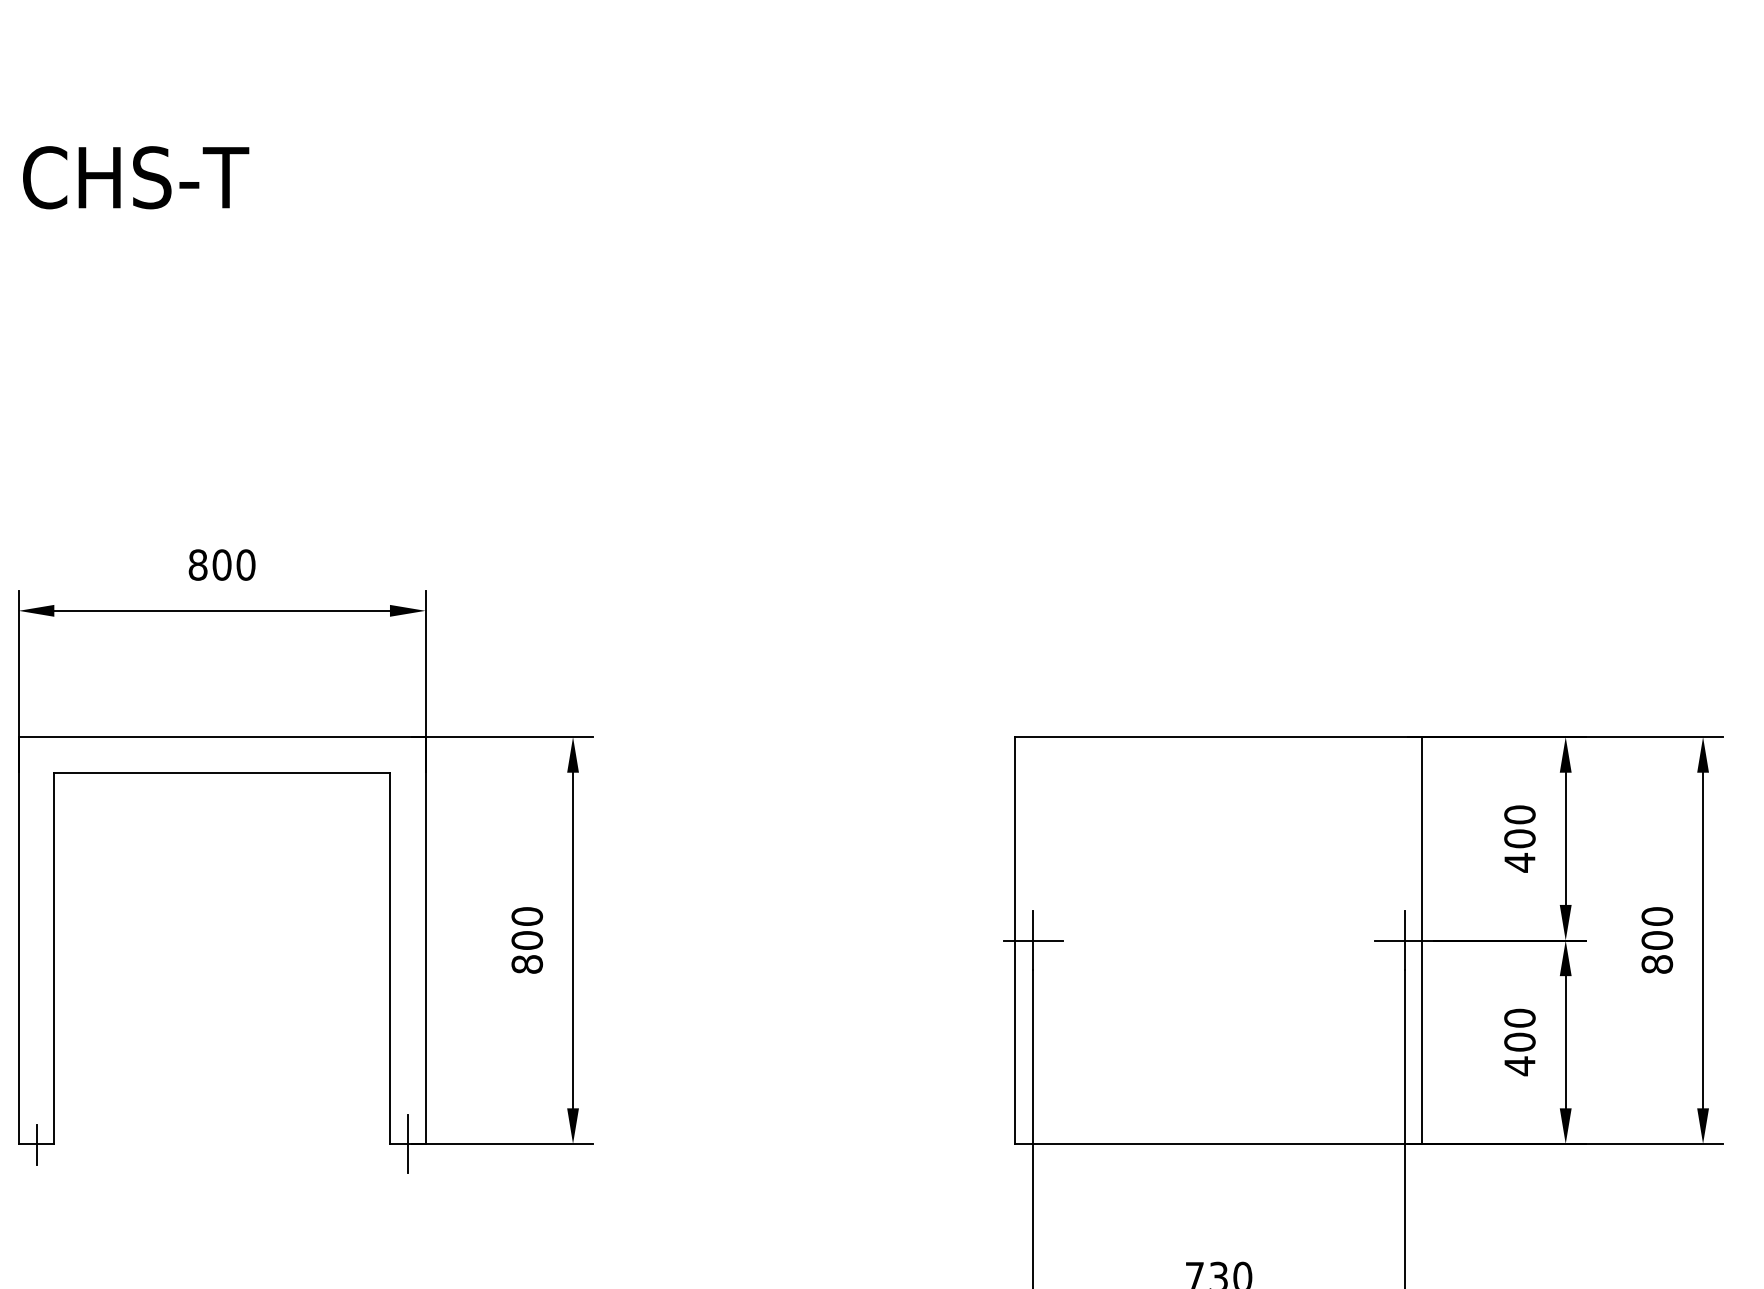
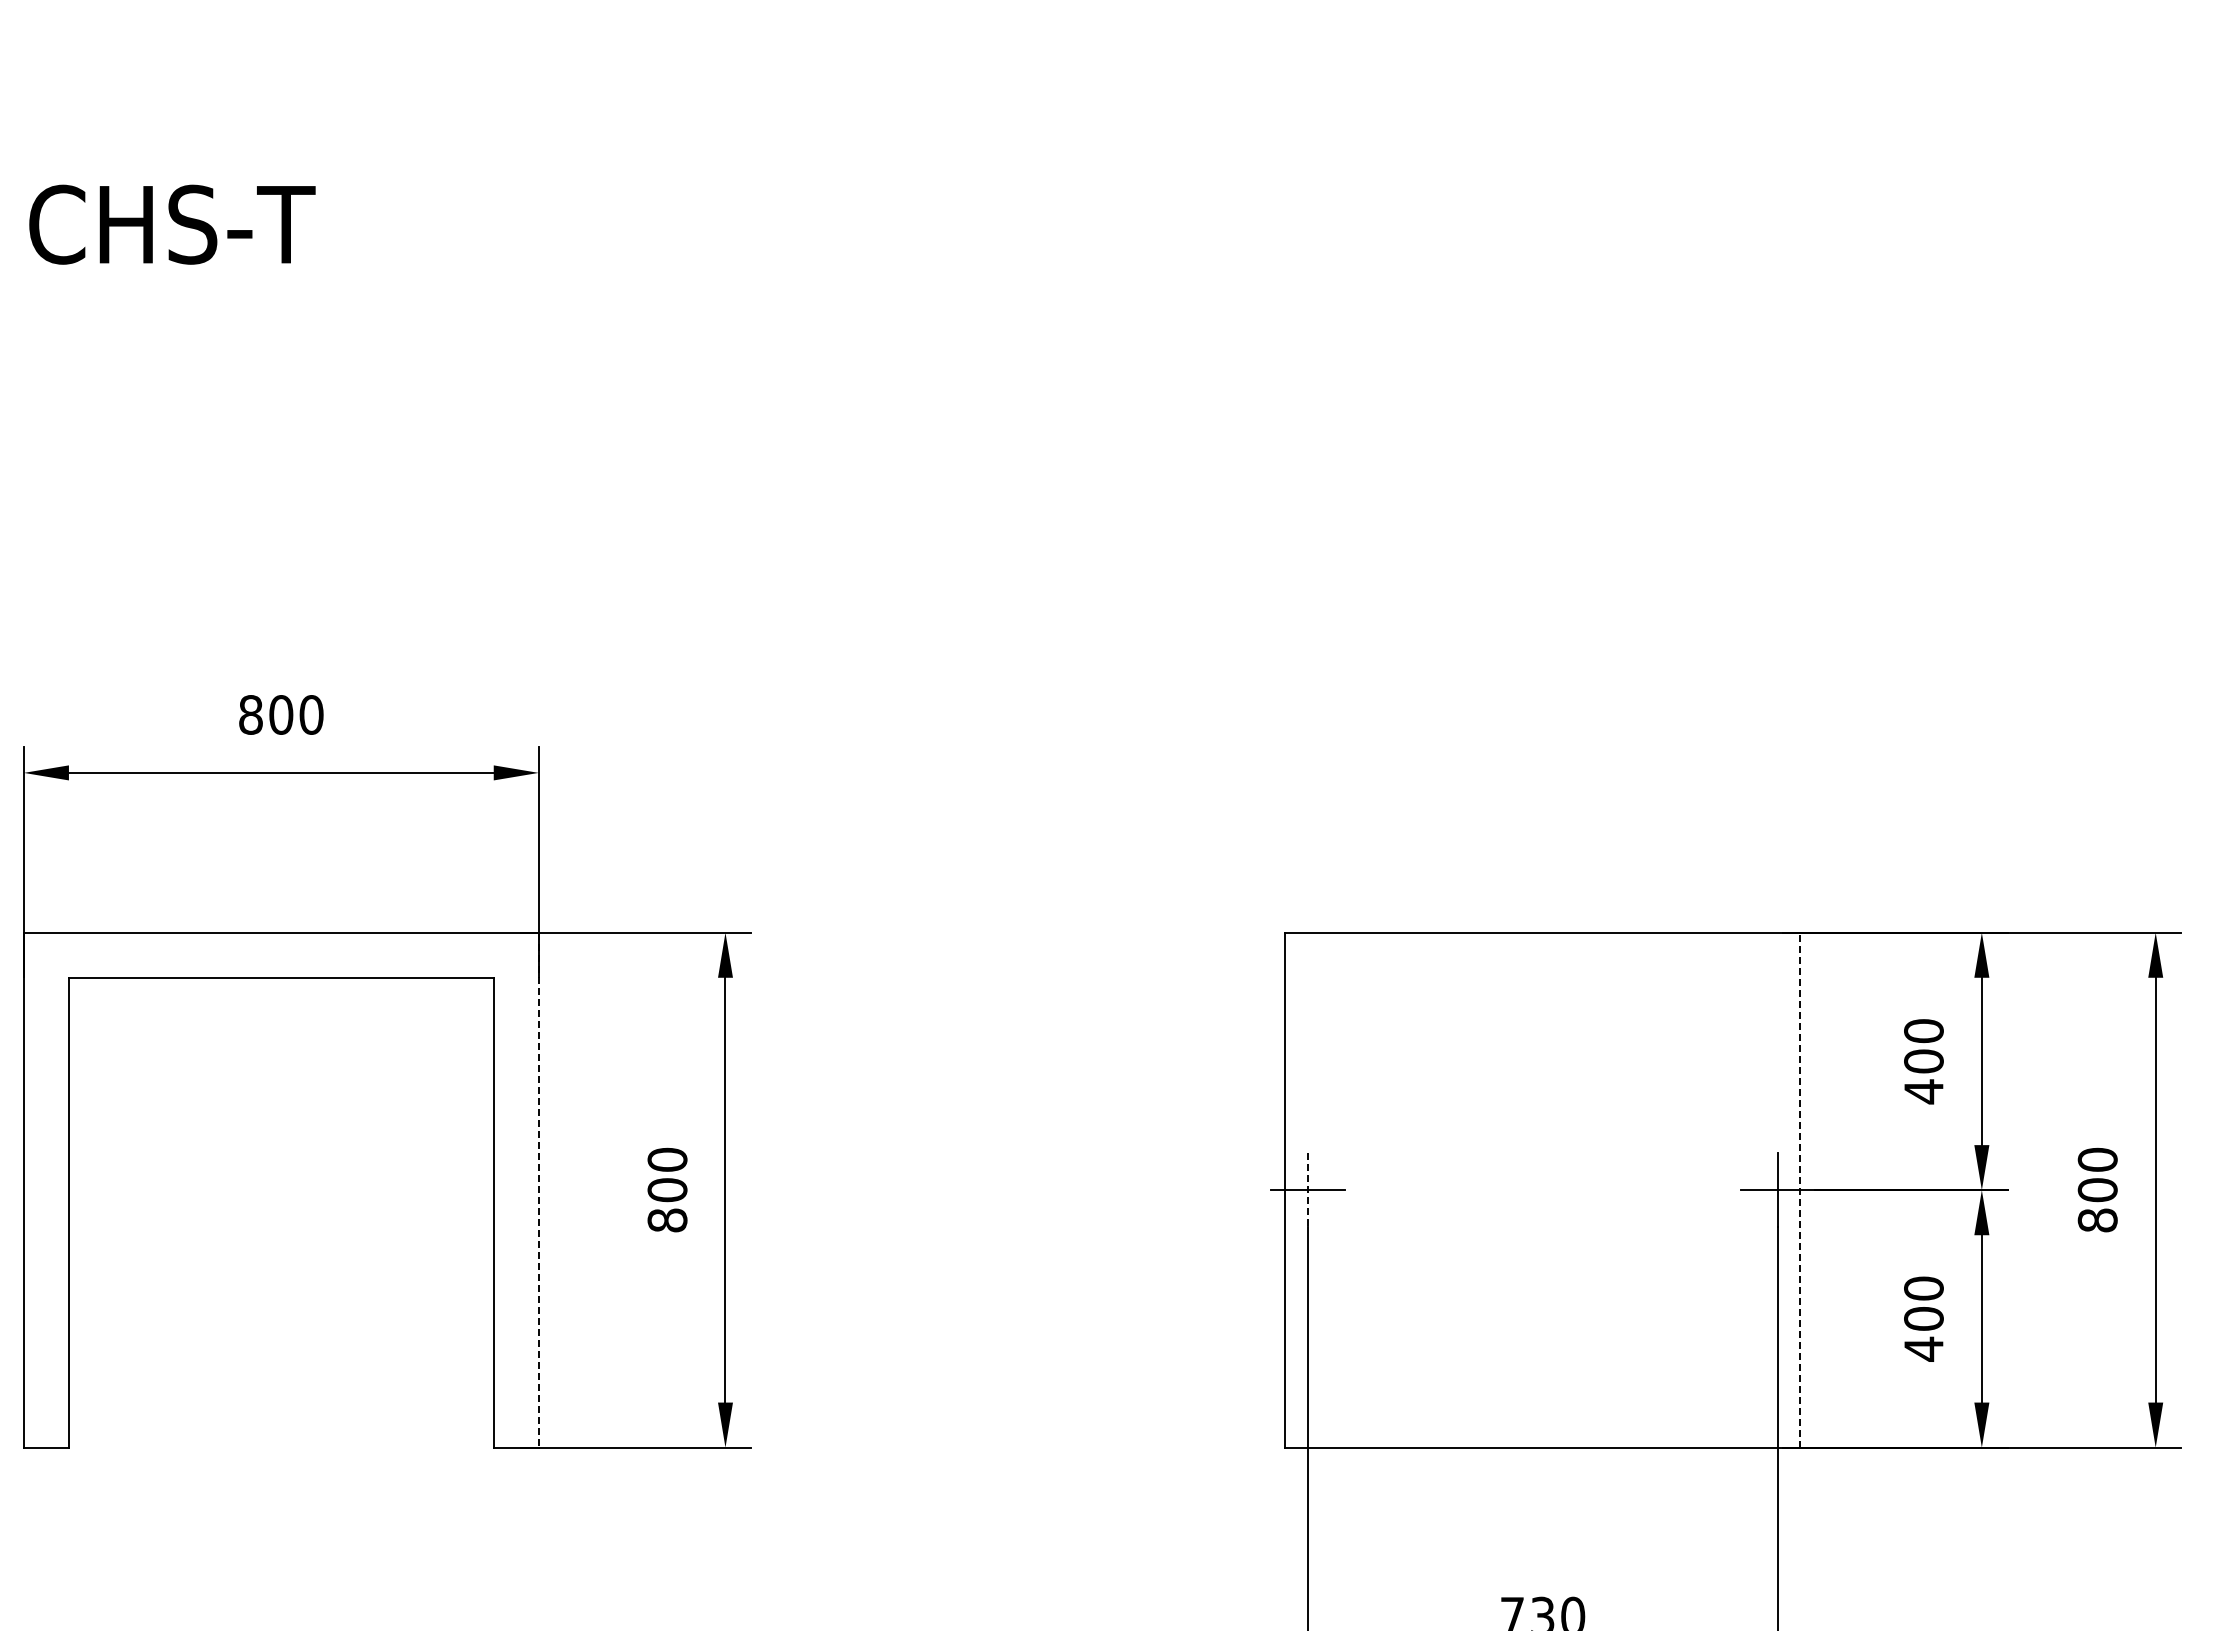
line: (1422, 939) -> (1800, 1189), solid -> dashed
line: (425, 940) -> (538, 1190), solid -> dashed
line: (1032, 940) -> (1307, 1190), solid -> dashed
line: (407, 1143) -> (516, 1447), removed
line: (36, 1144) -> (46, 1448), removed

